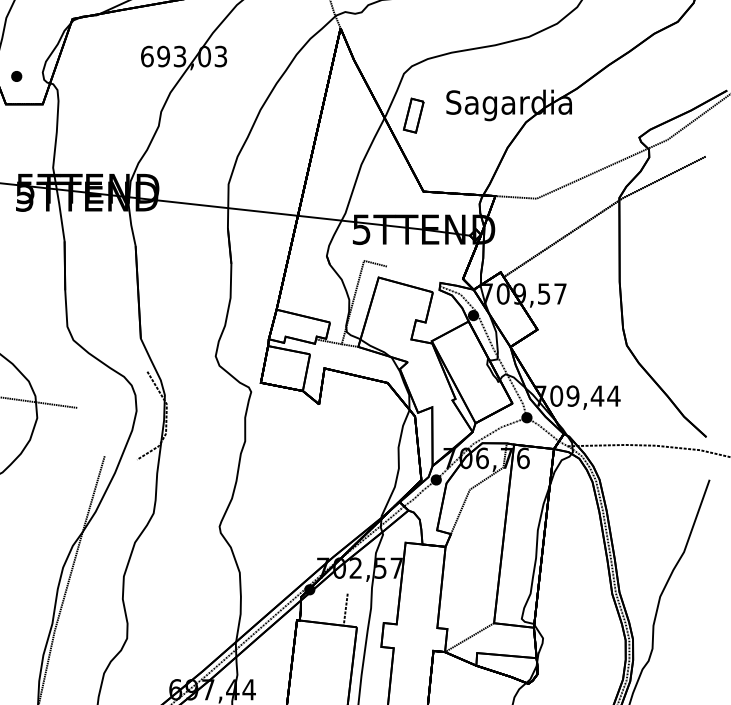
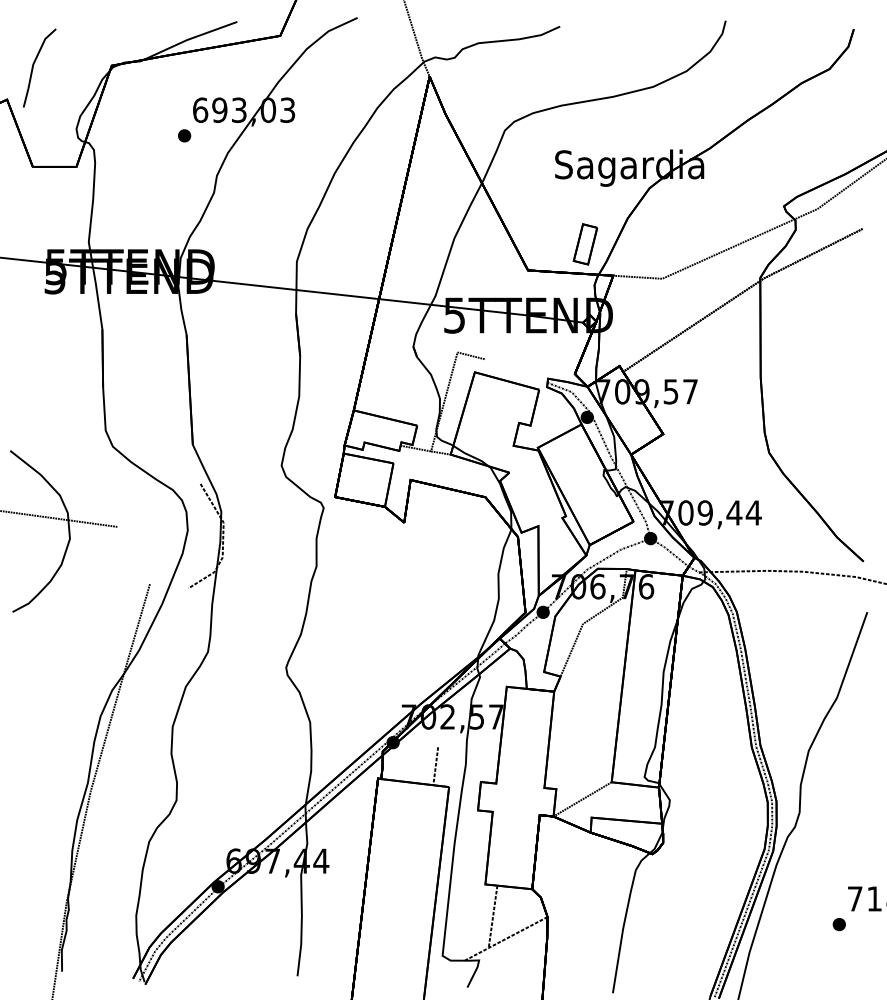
part: (16, 76) -> (184, 135), moved
part: (413, 115) -> (585, 244), moved

